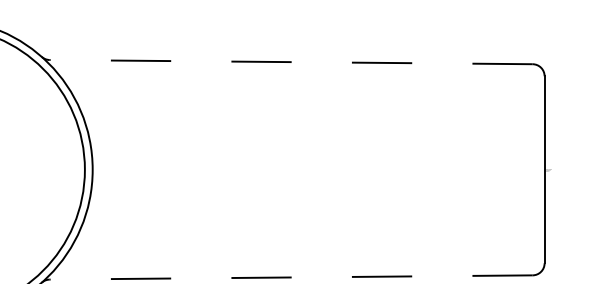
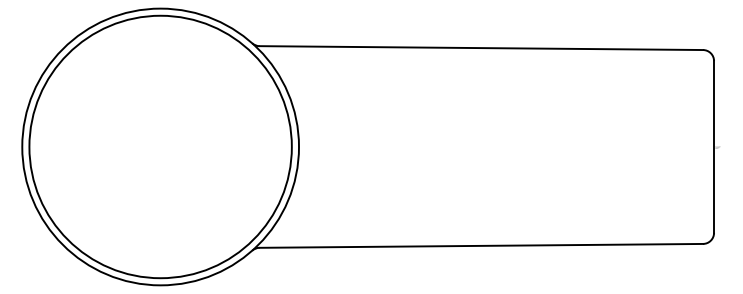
line: (291, 62) -> (481, 48), dashed -> solid
line: (291, 277) -> (481, 245), dashed -> solid

